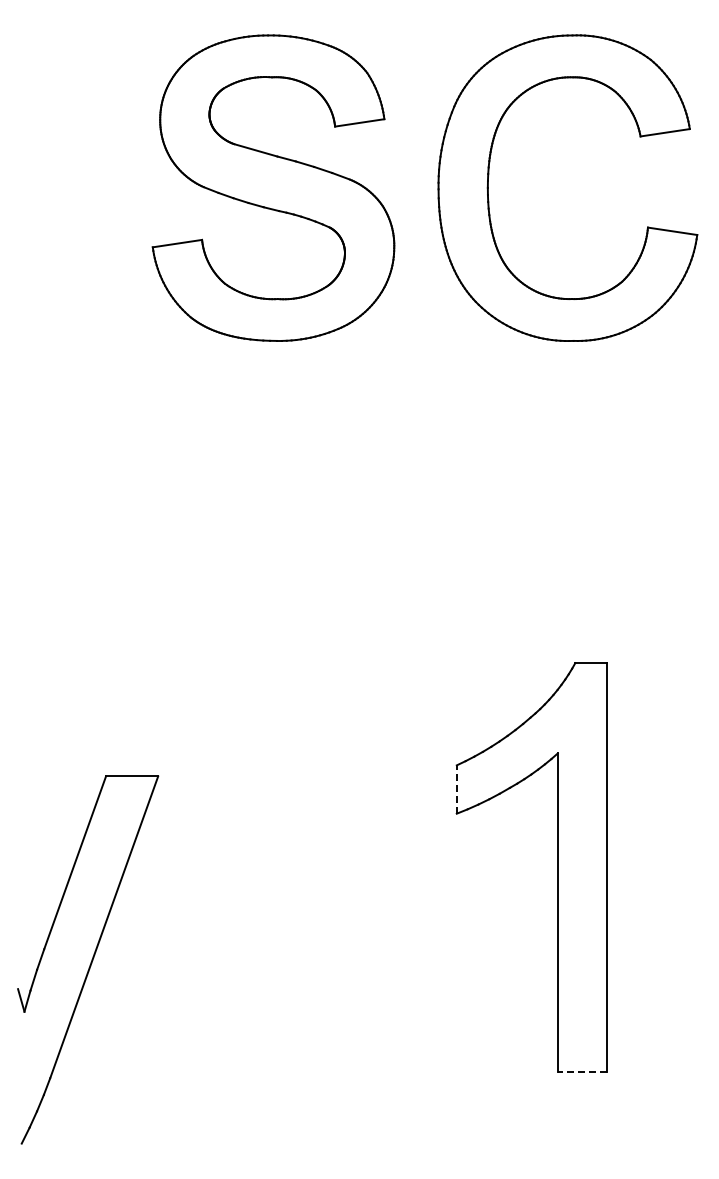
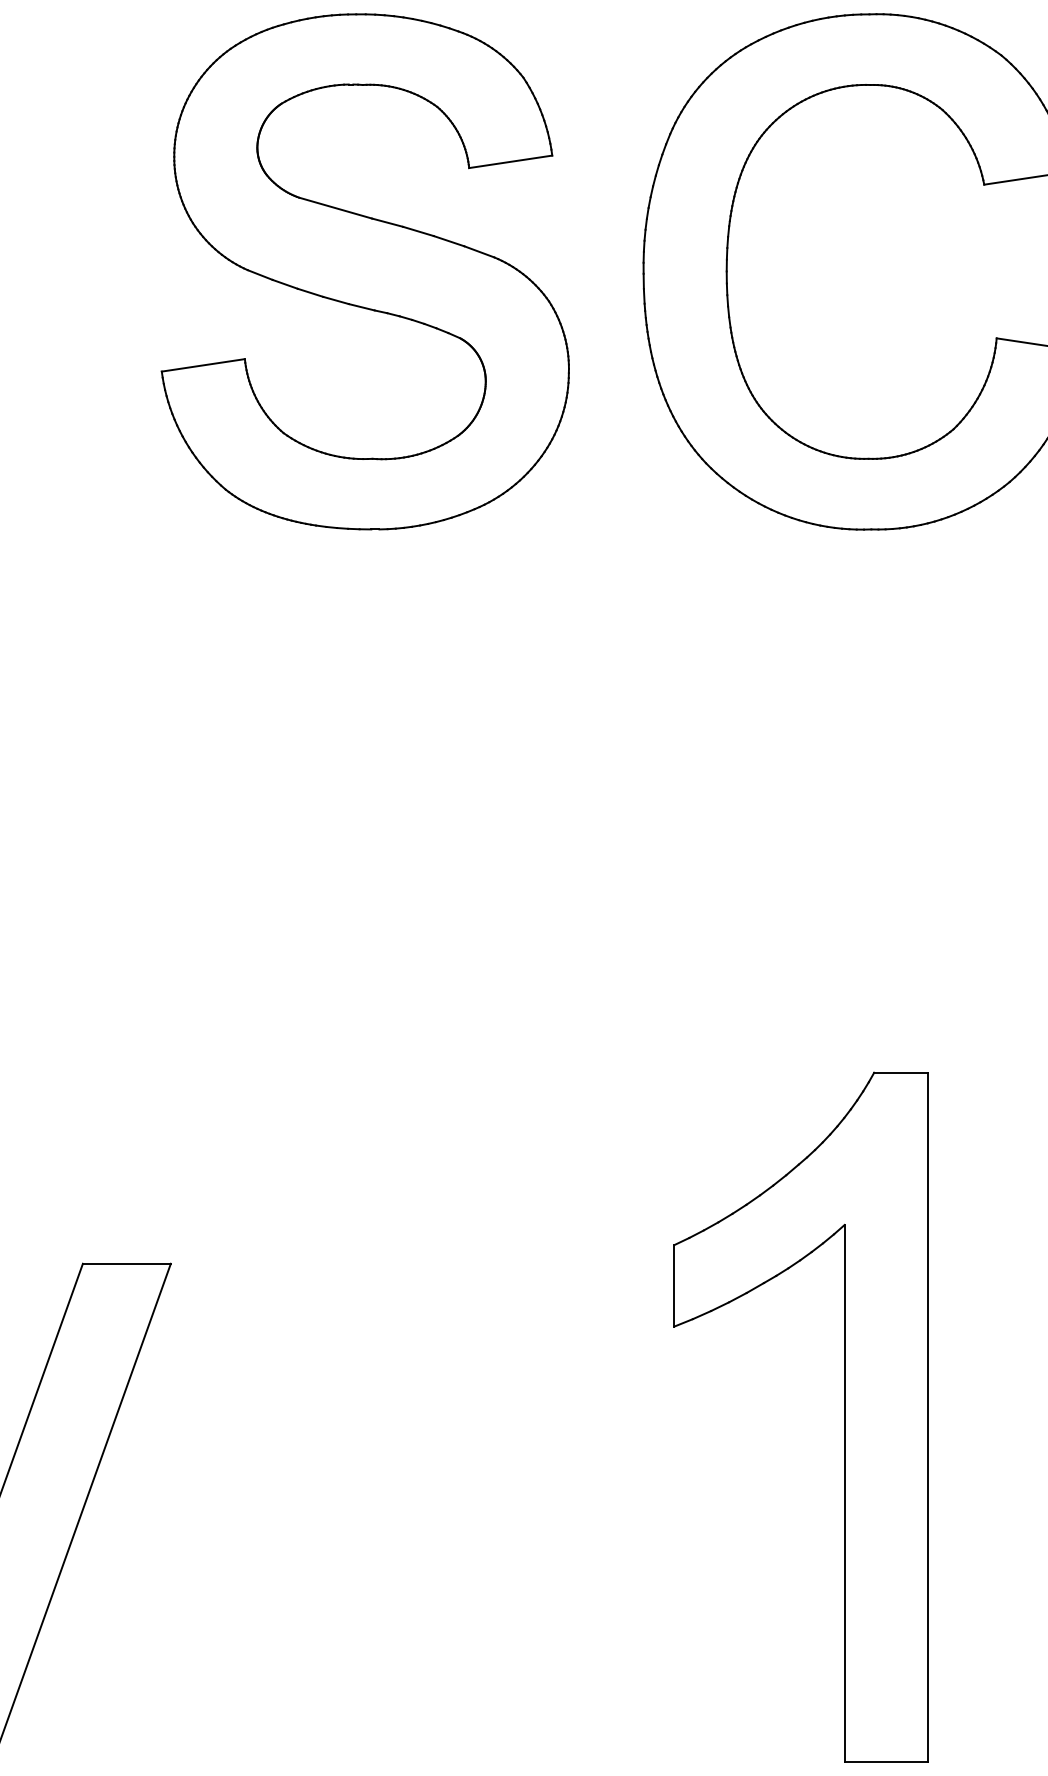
line: (456, 789) -> (673, 1285), dashed -> solid
line: (582, 1072) -> (886, 1762), dashed -> solid

